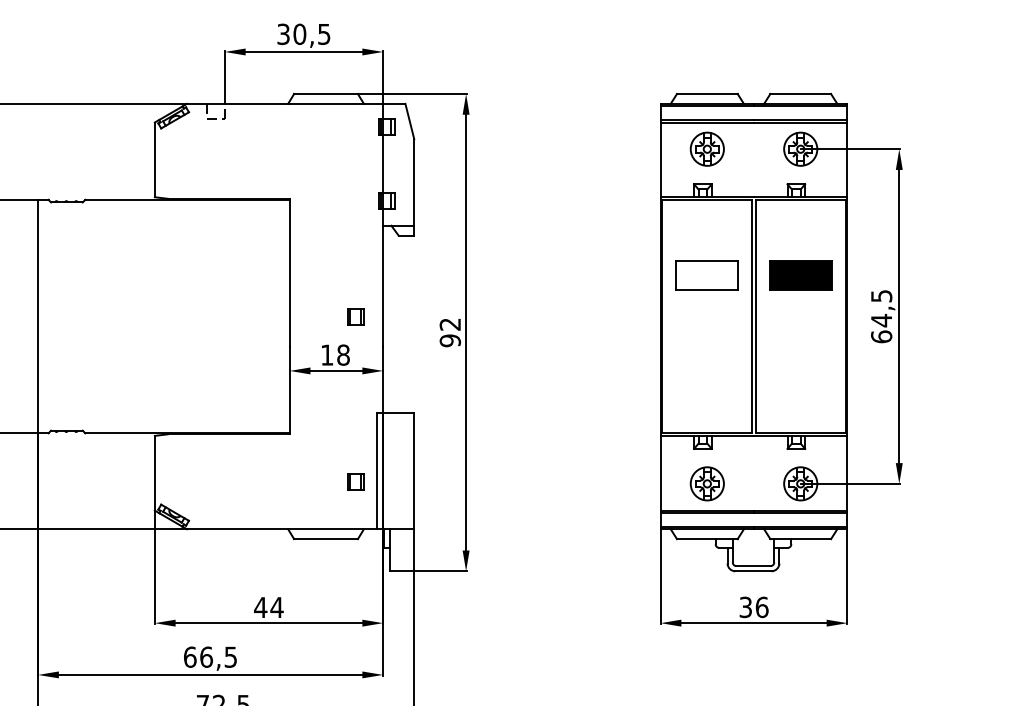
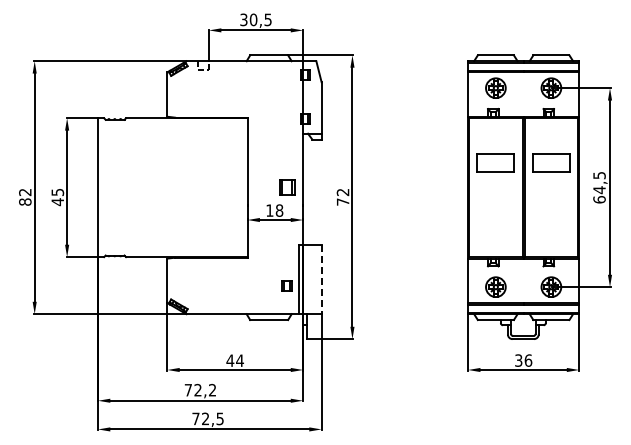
hatch: (799, 274) -> (550, 162), removed
part: (355, 316) -> (286, 187), size x1.6
text: (449, 339) -> (342, 201), 92 -> 72
line: (414, 470) -> (321, 279), solid -> dashed
text: (210, 655) -> (200, 389), 66,5 -> 72,2

